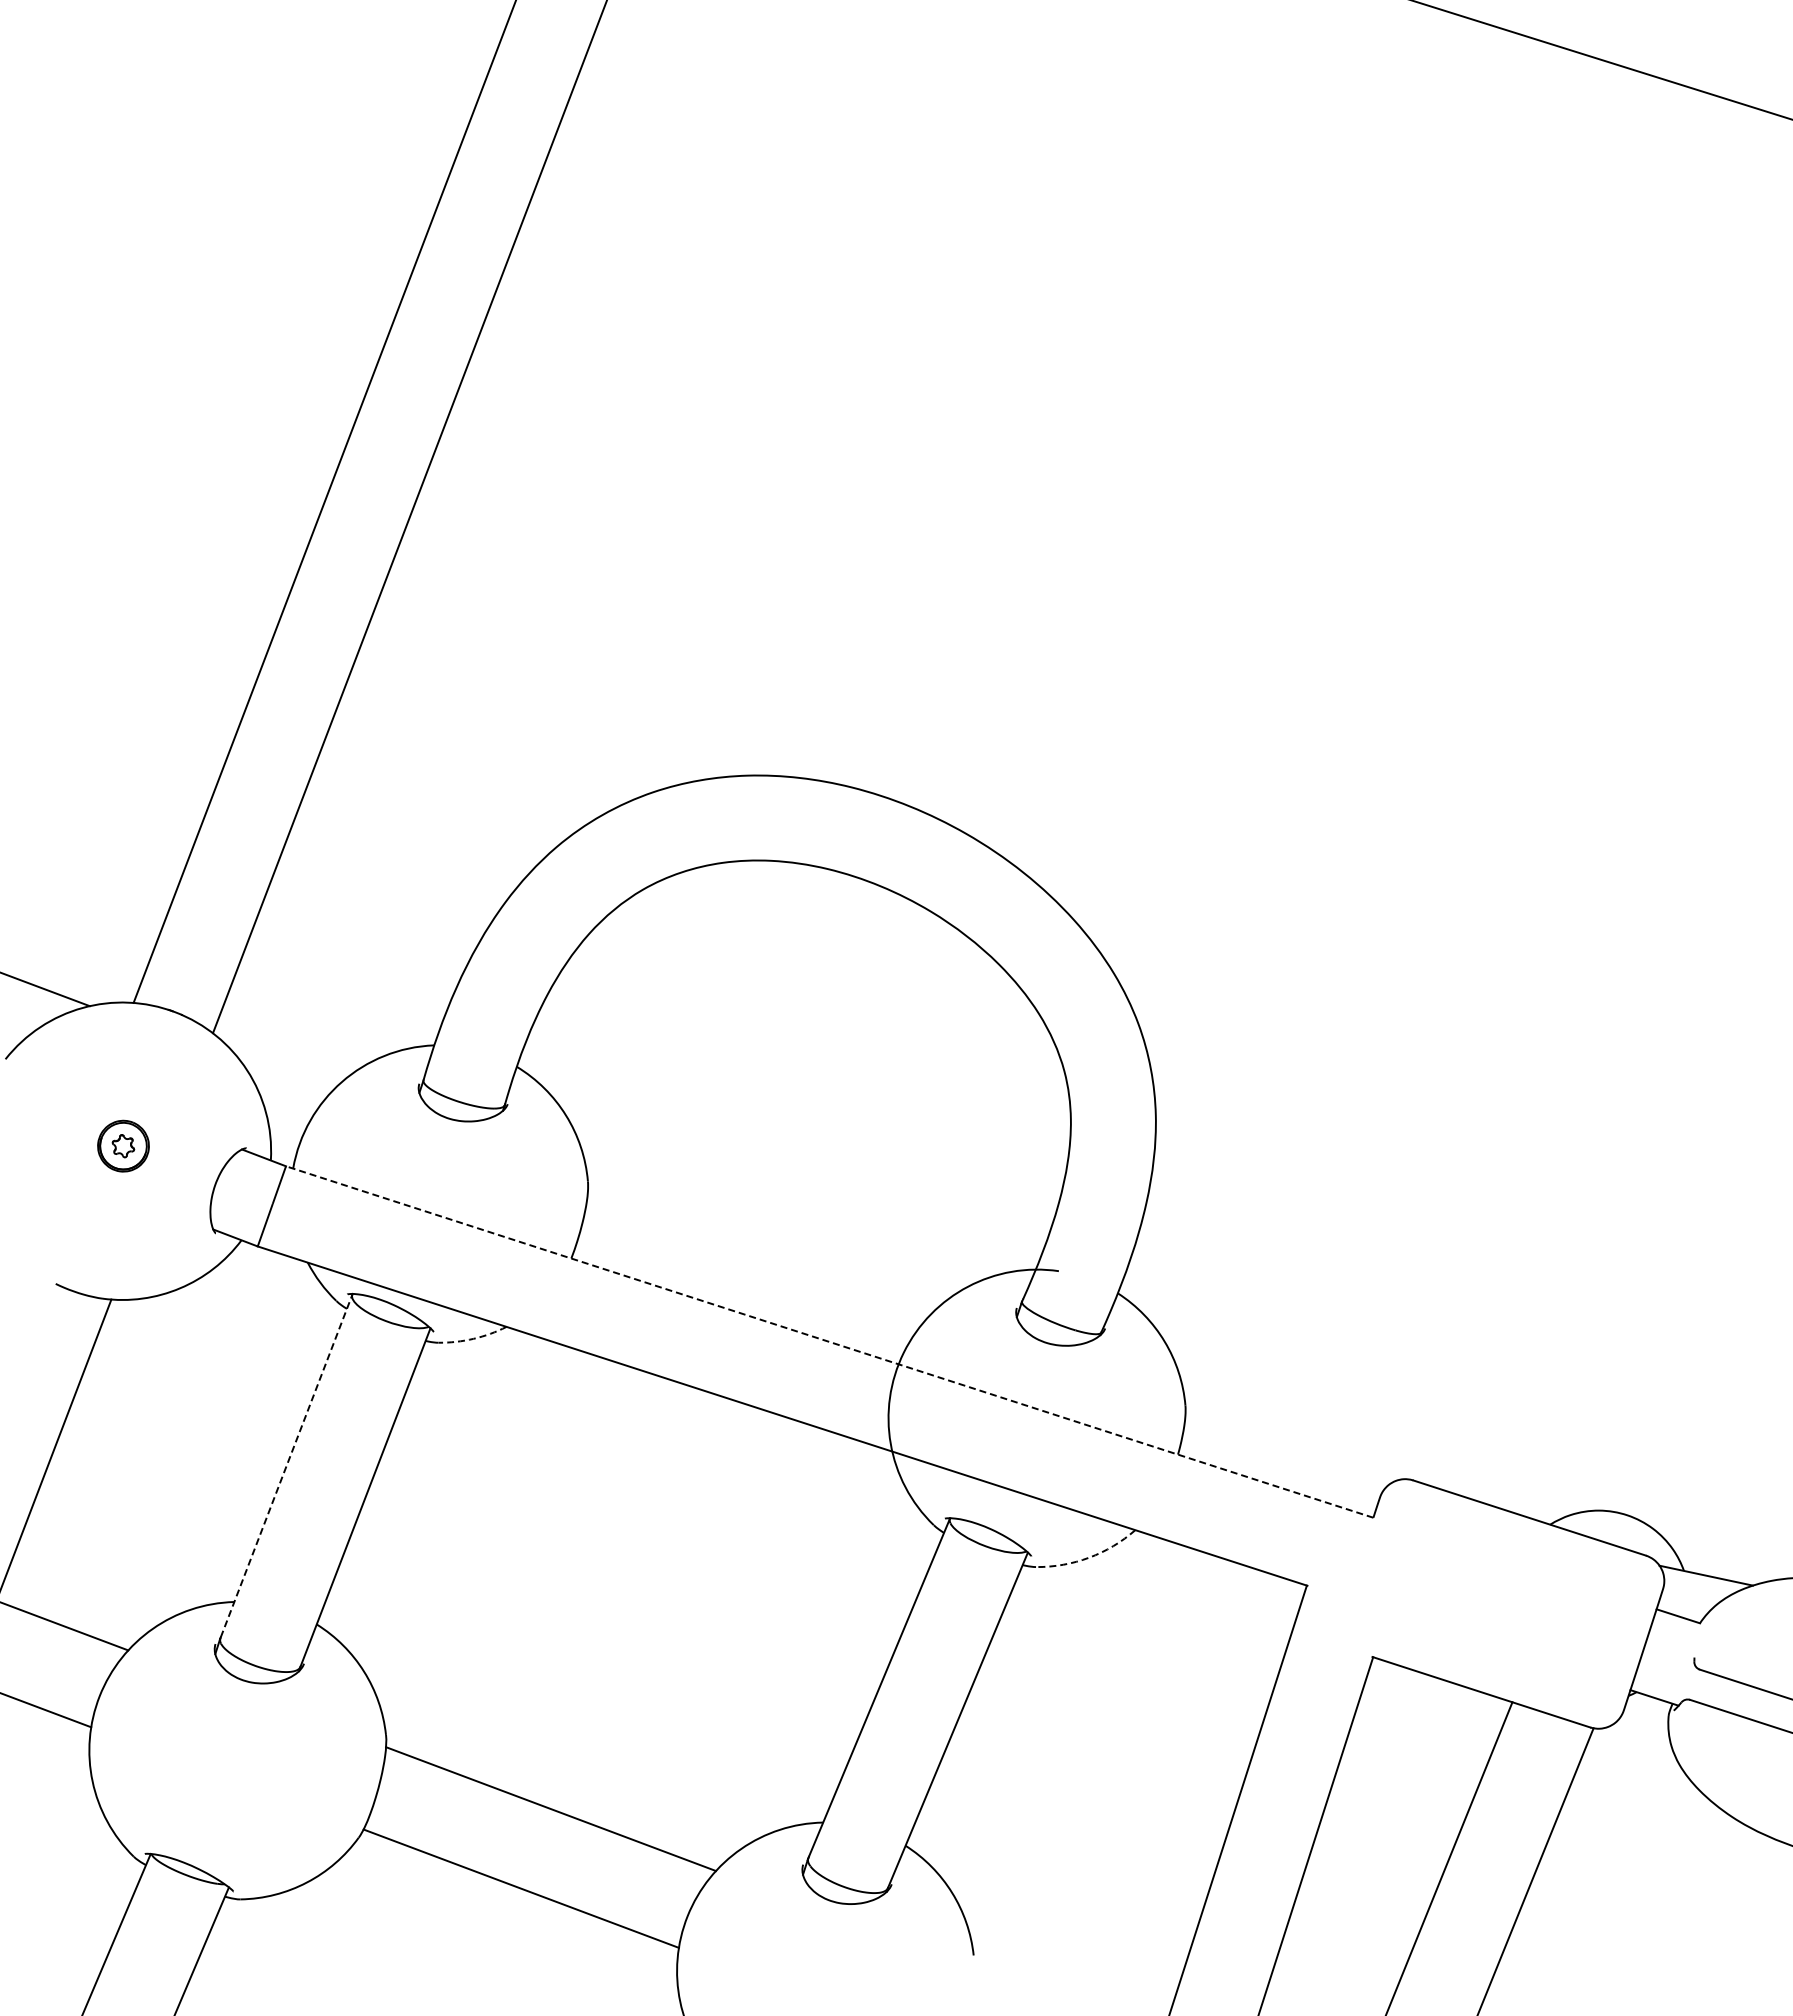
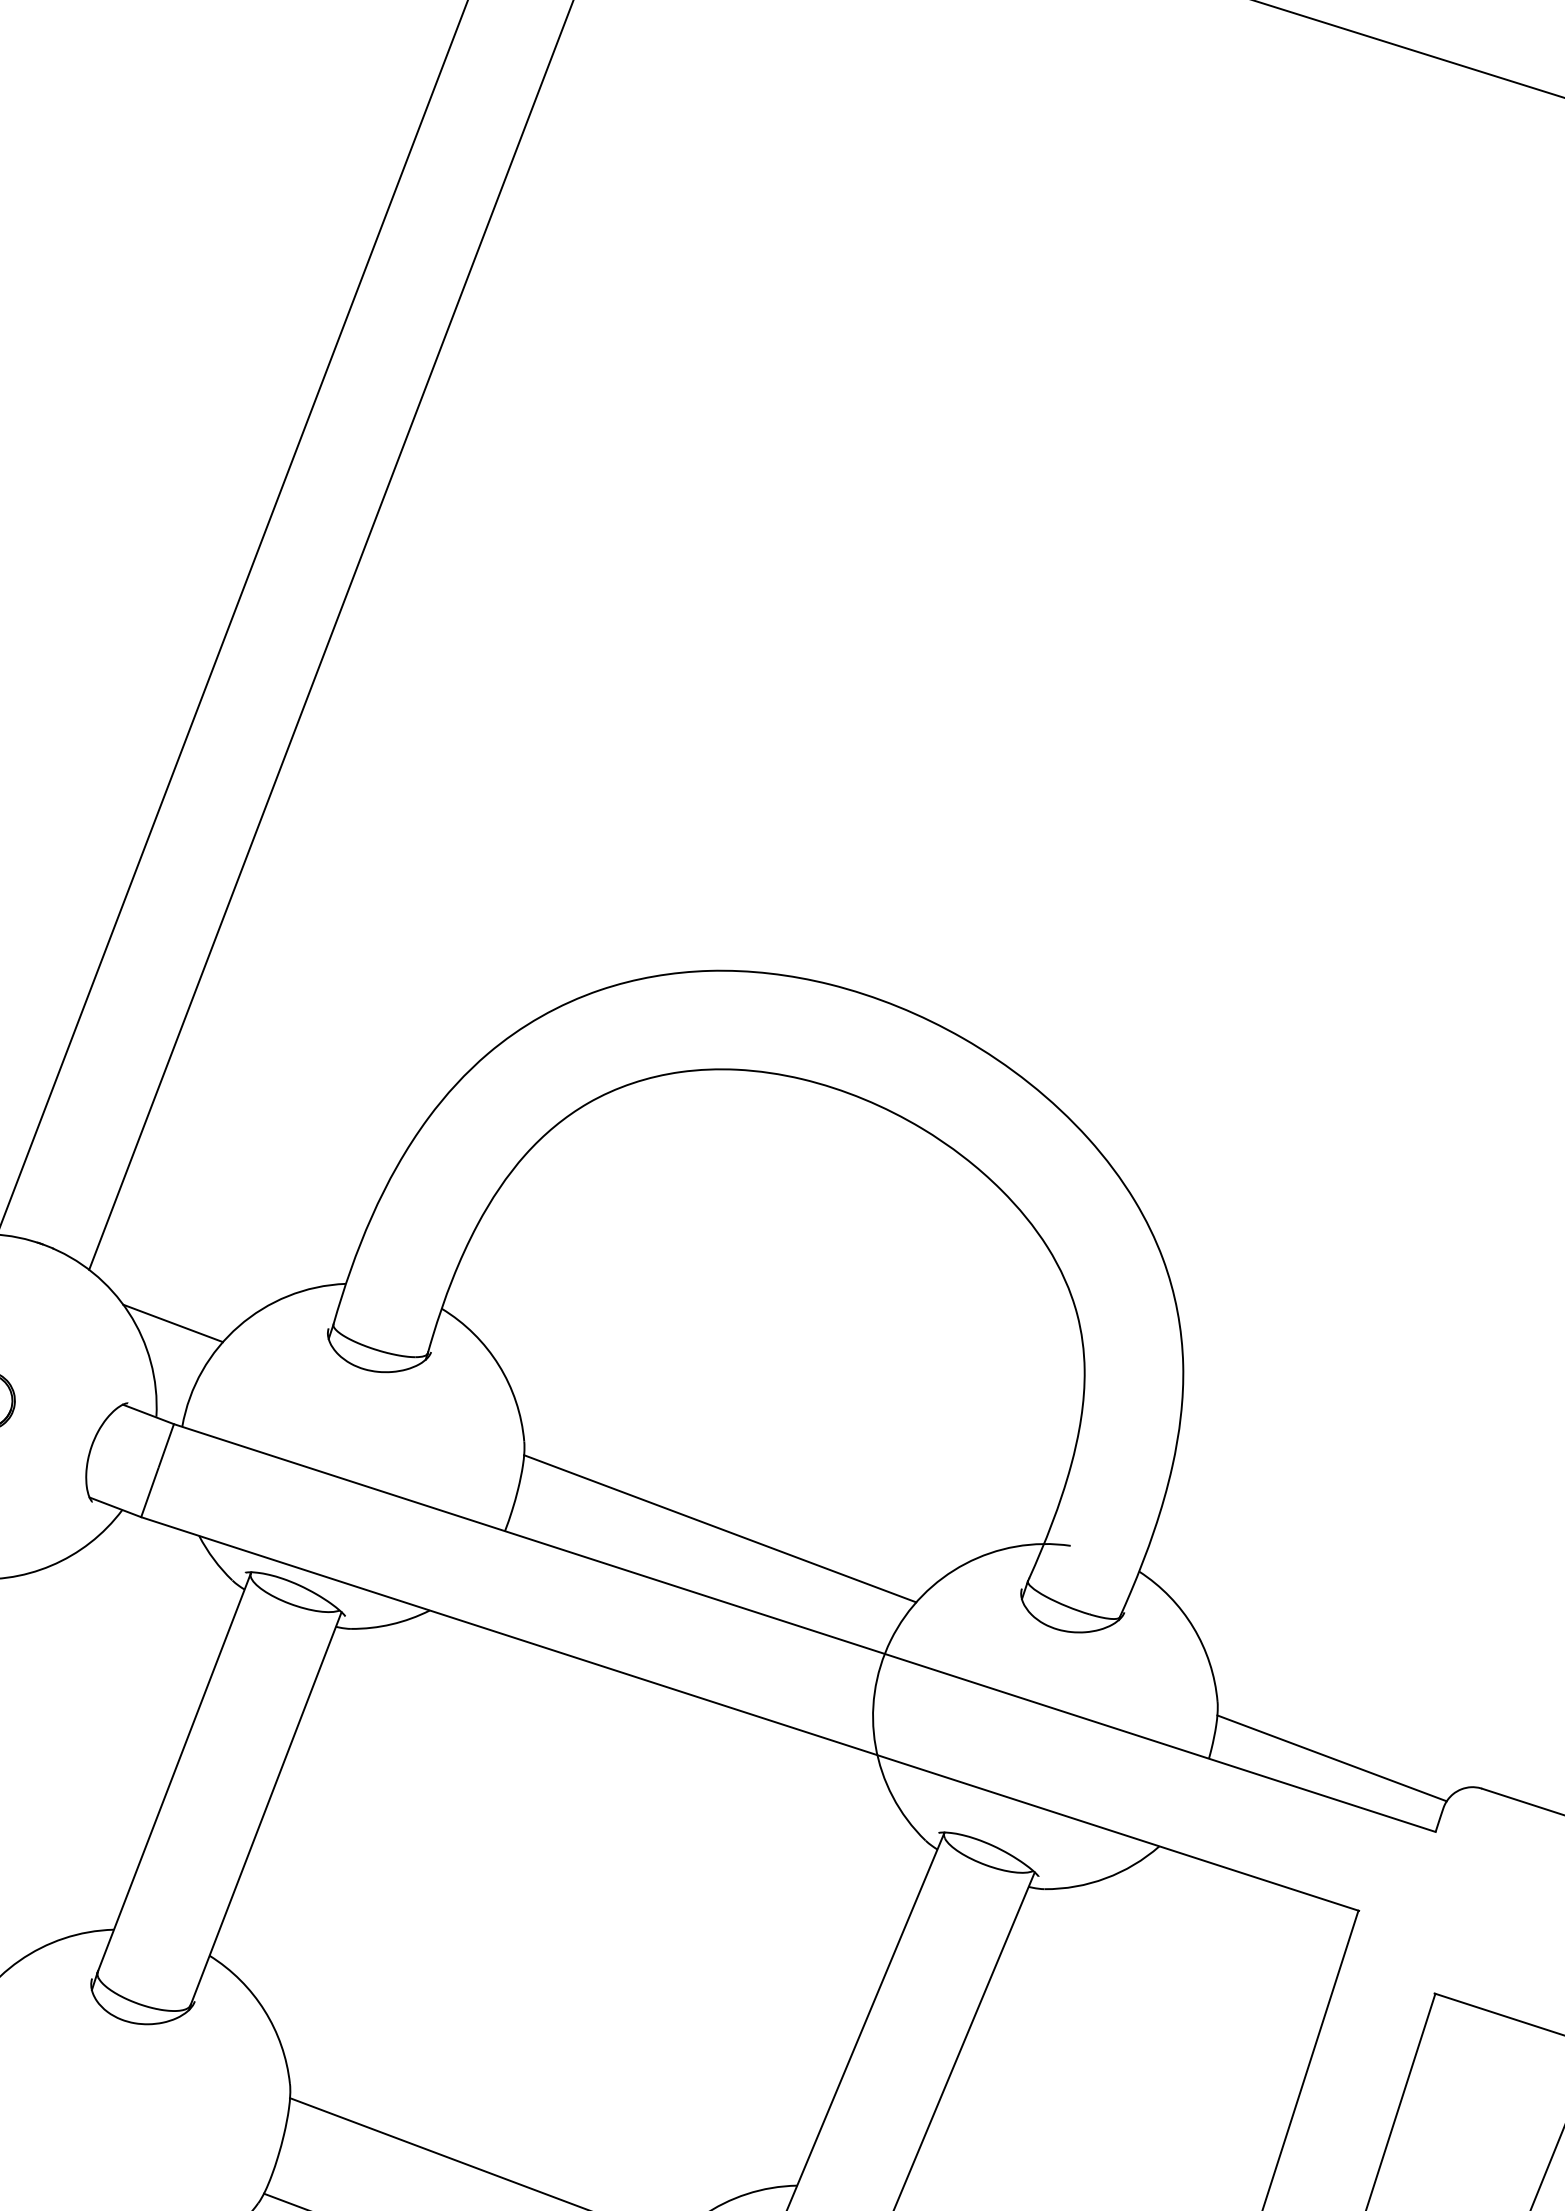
line: (285, 1079) -> (173, 1323), added
line: (756, 1256) -> (719, 1528), added
arc: (473, 1338) -> (391, 1623), dashed -> solid
line: (829, 1341) -> (804, 1627), dashed -> solid
line: (1283, 1454) -> (1331, 1758), added
line: (286, 1465) -> (174, 1771), dashed -> solid
arc: (1089, 1557) -> (1106, 1878), dashed -> solid

